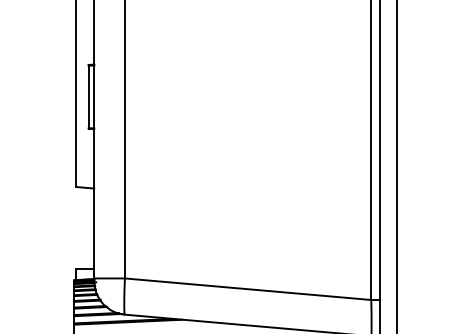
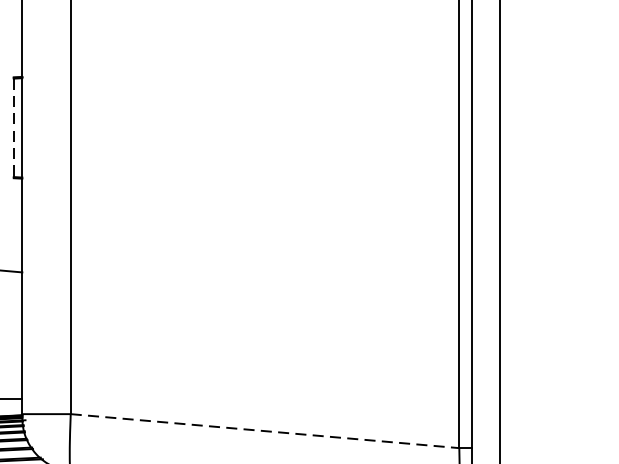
line: (88, 97) -> (13, 128), solid -> dashed
line: (248, 289) -> (265, 431), solid -> dashed

